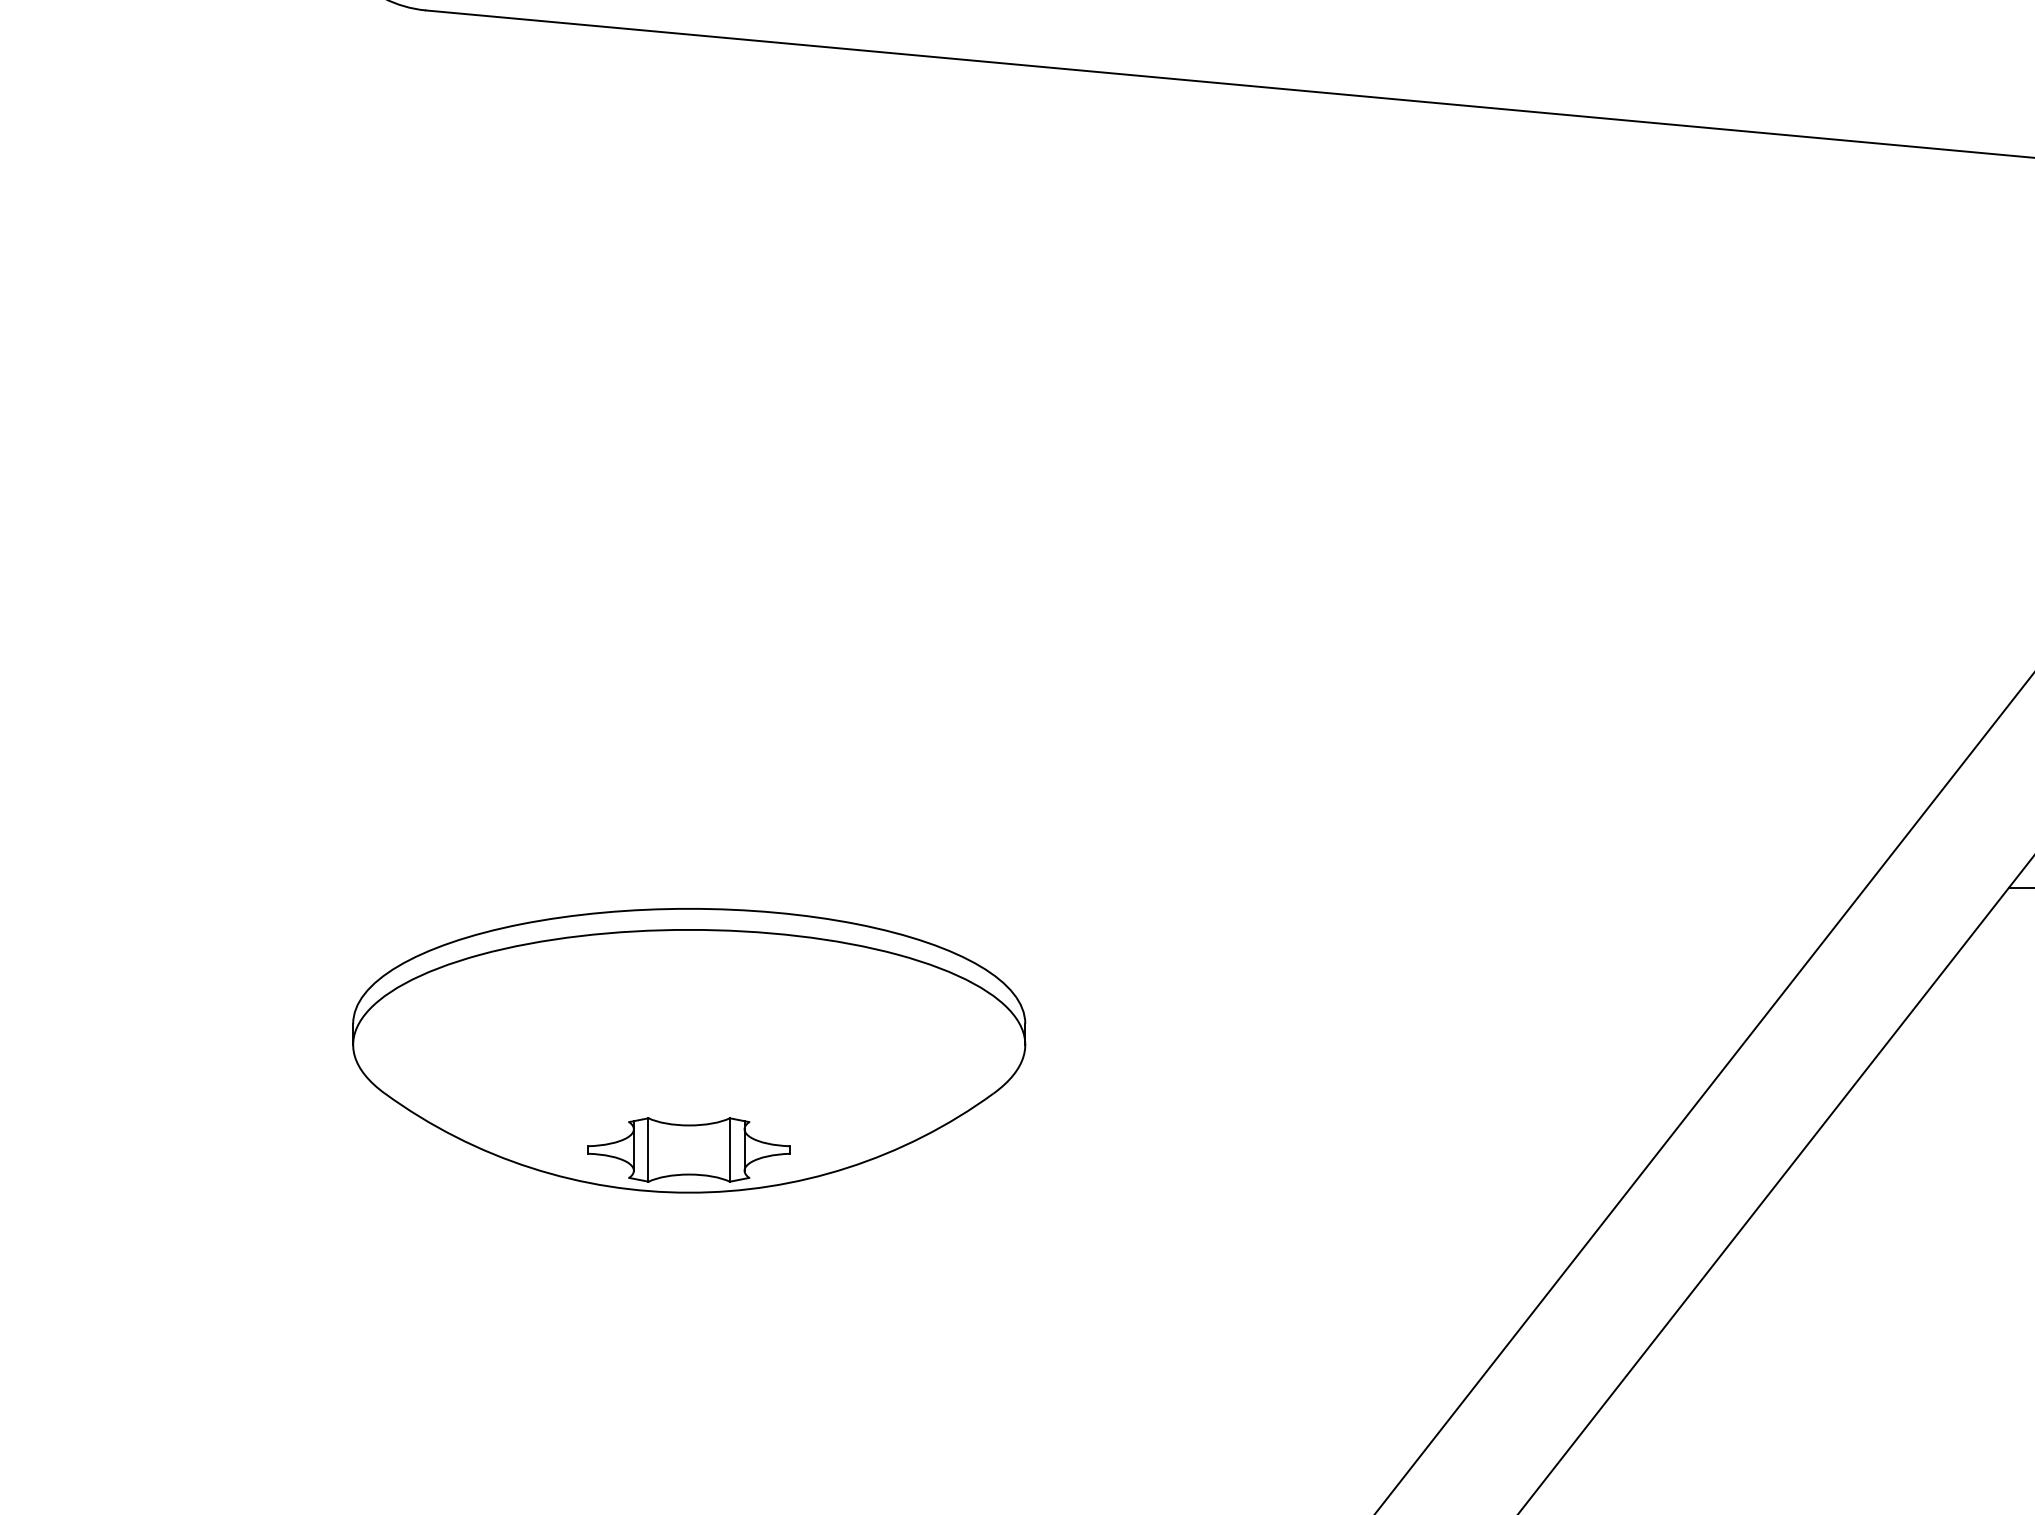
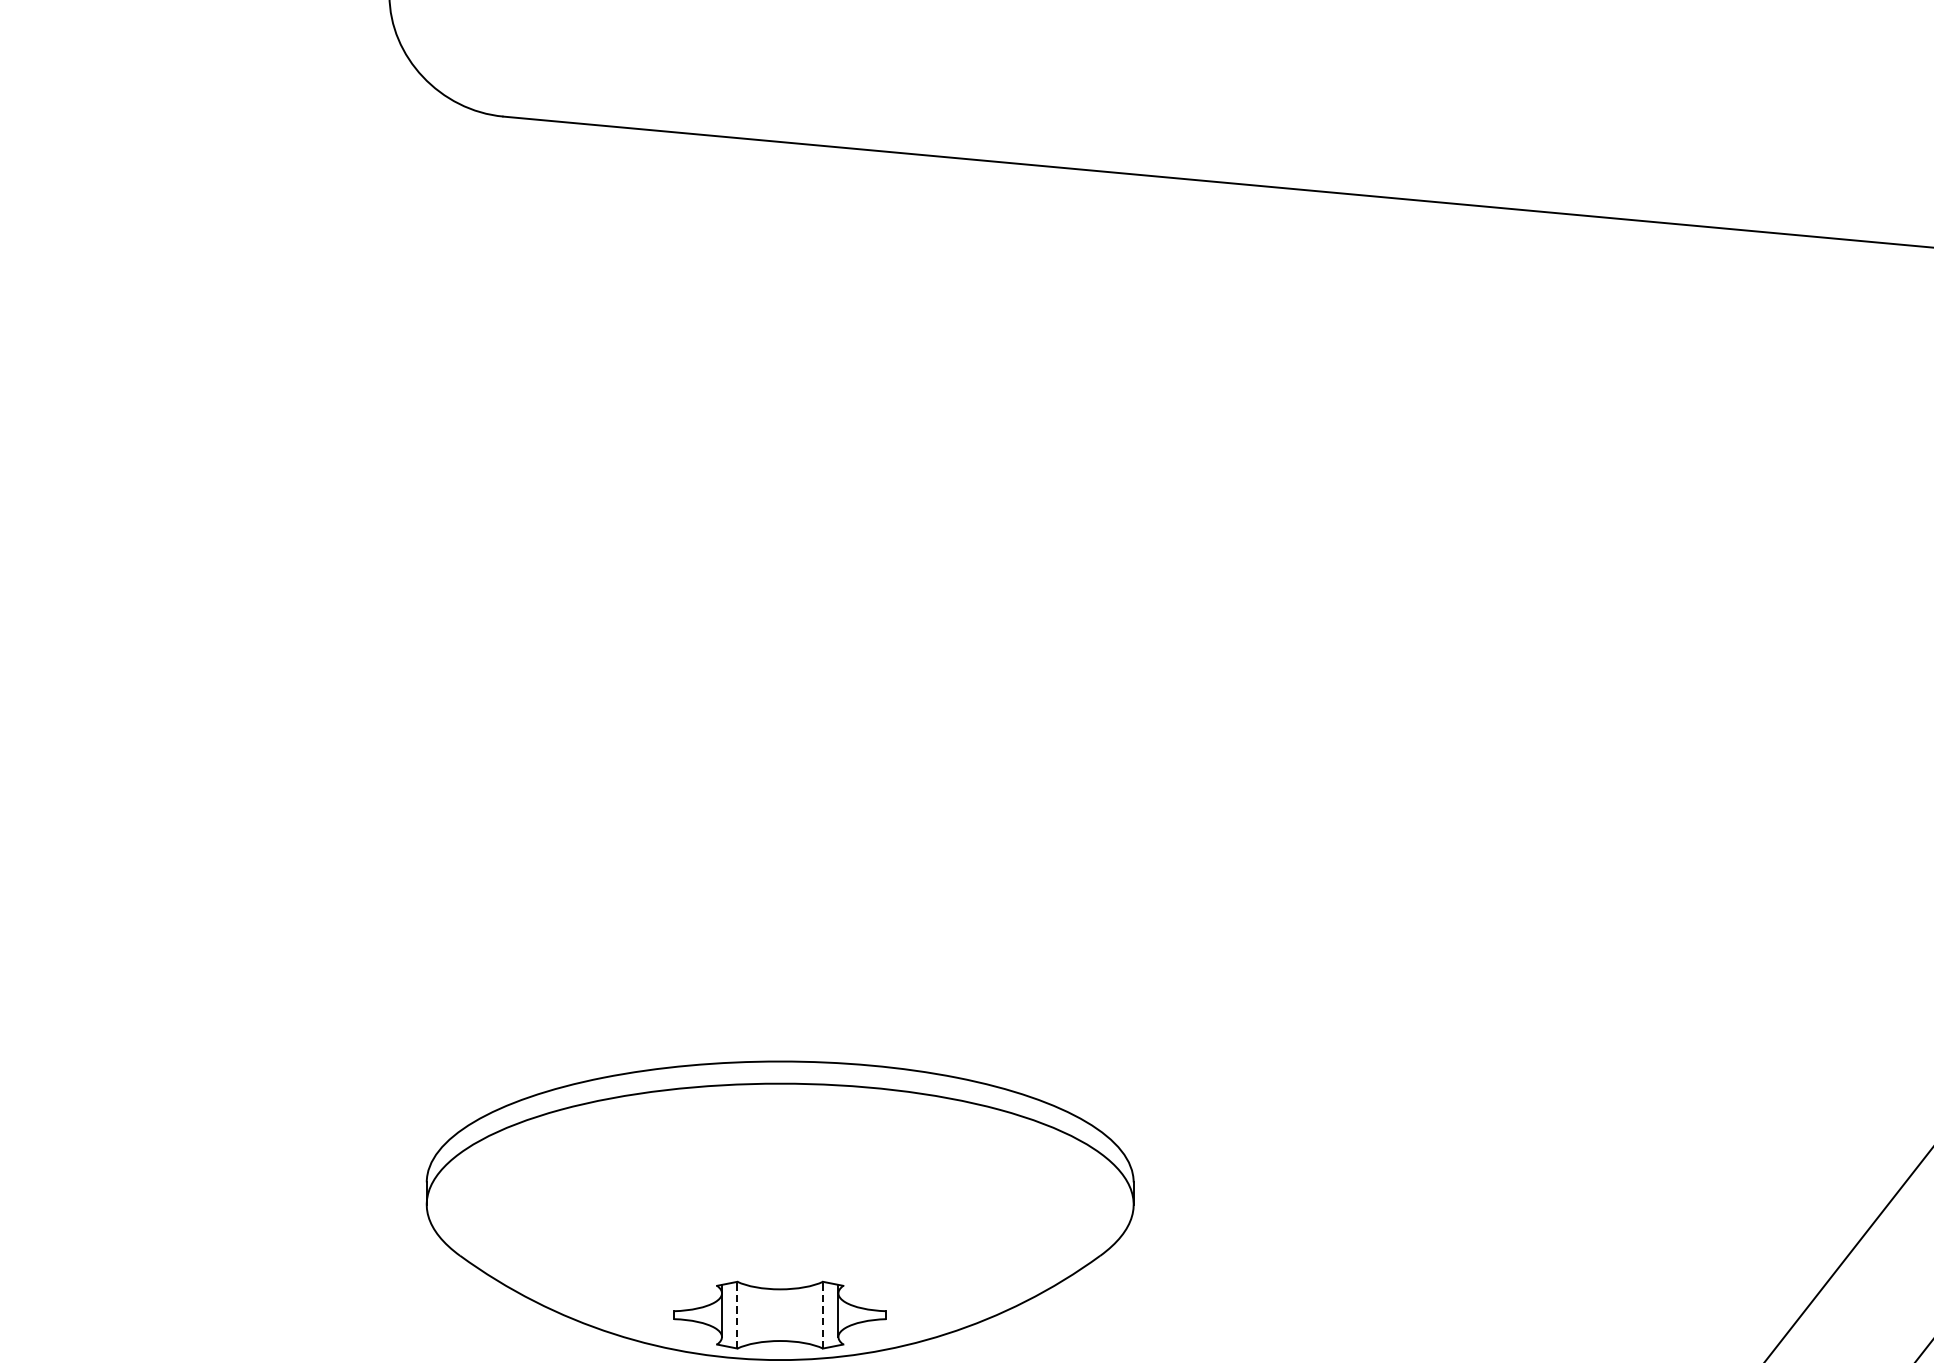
line: (648, 1150) -> (737, 1315), solid -> dashed
line: (730, 1150) -> (823, 1315), solid -> dashed

